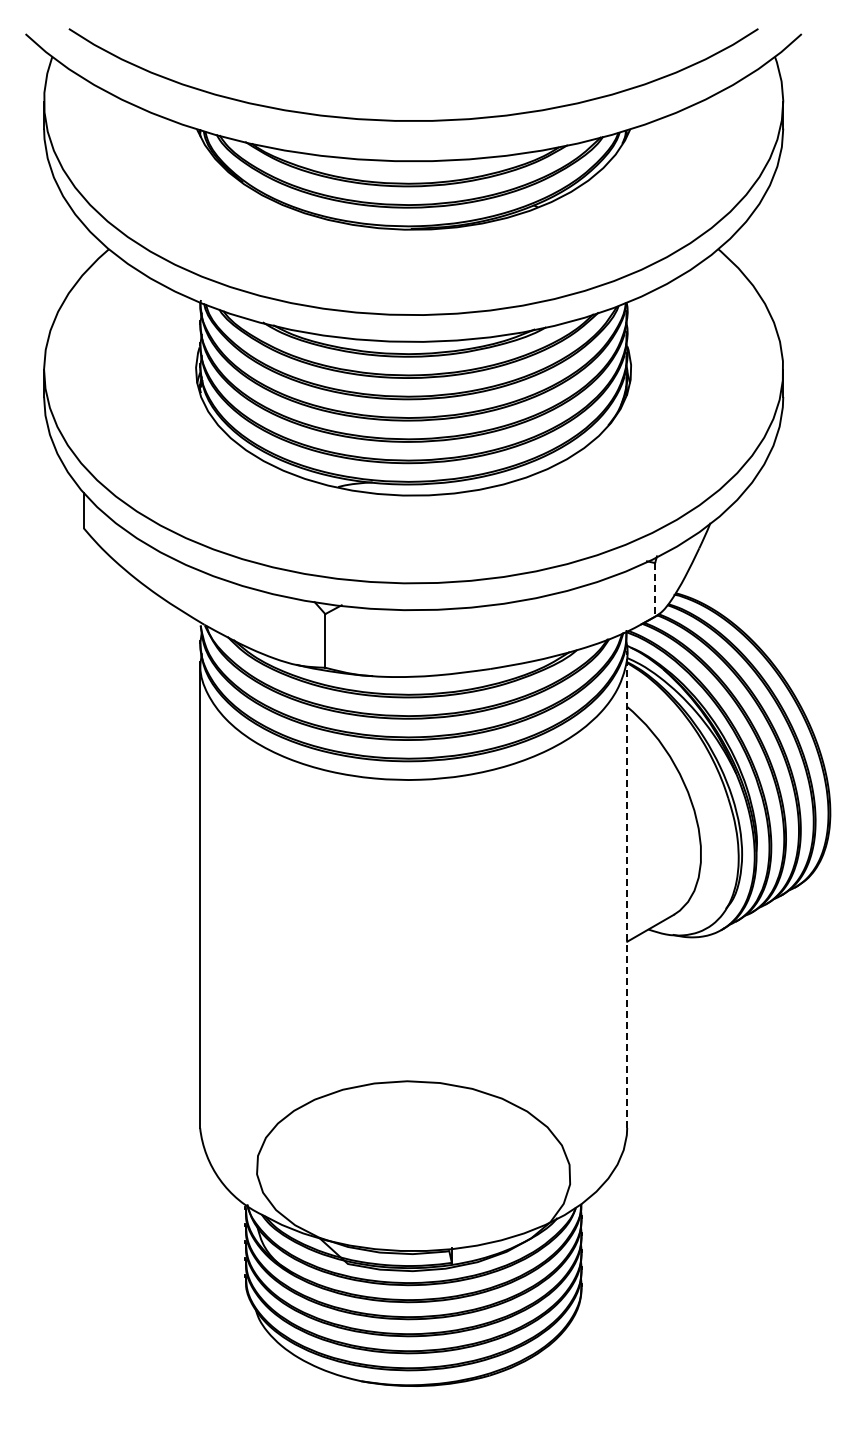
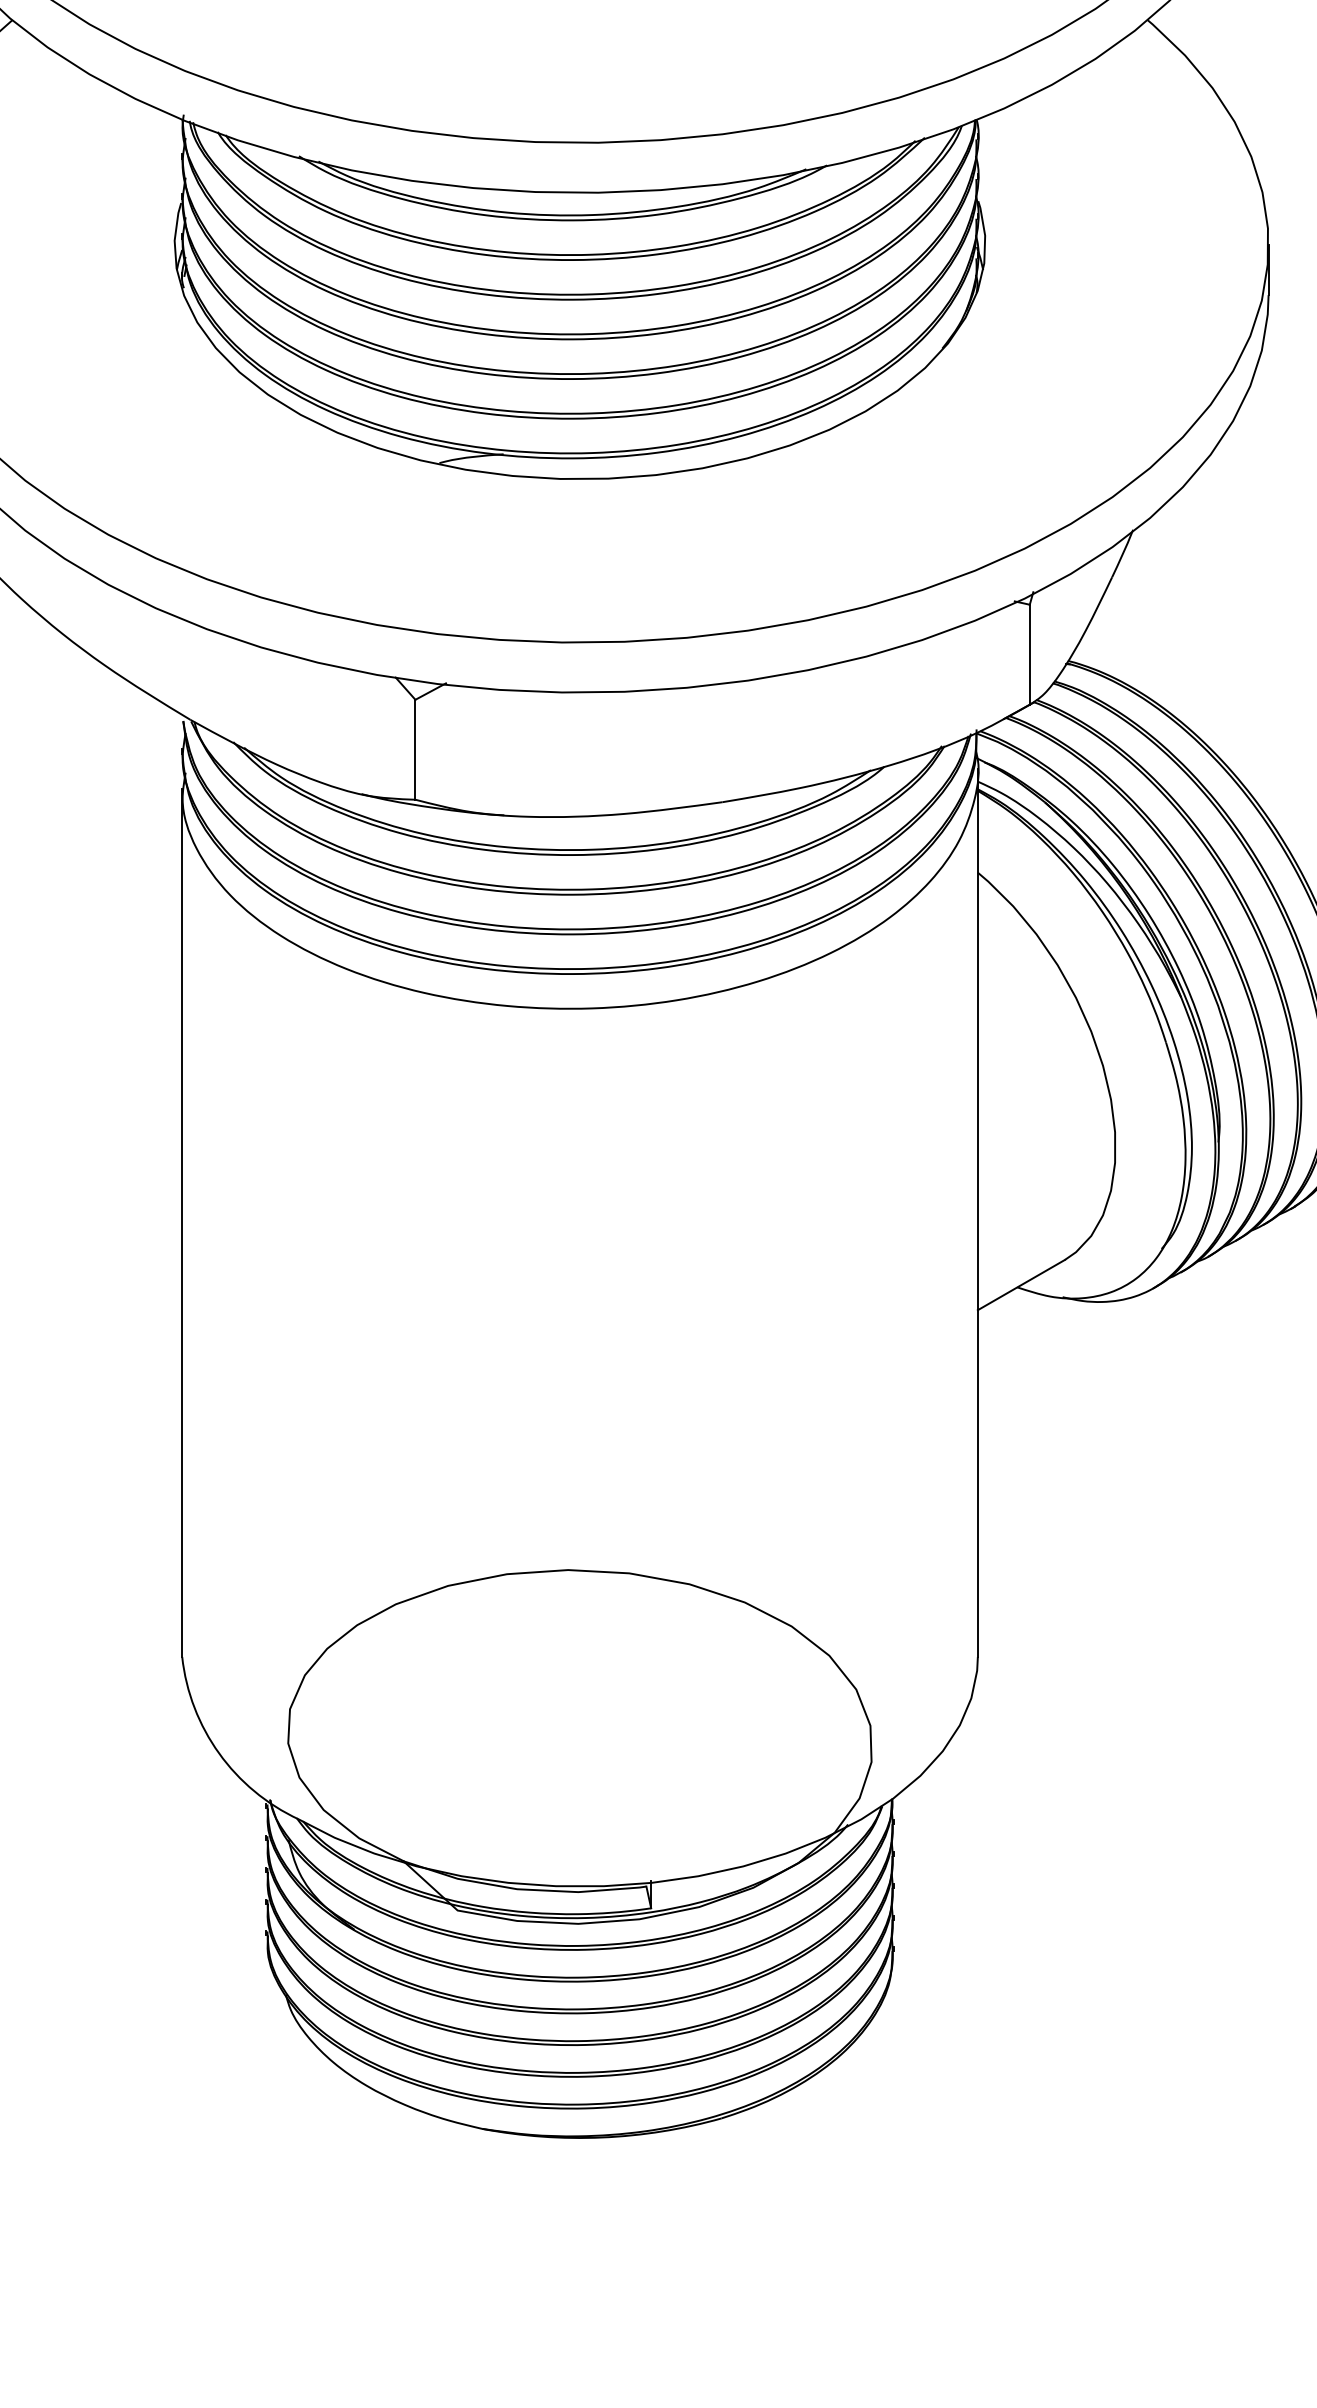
line: (655, 589) -> (1030, 653), dashed -> solid
line: (627, 889) -> (978, 1212), dashed -> solid

